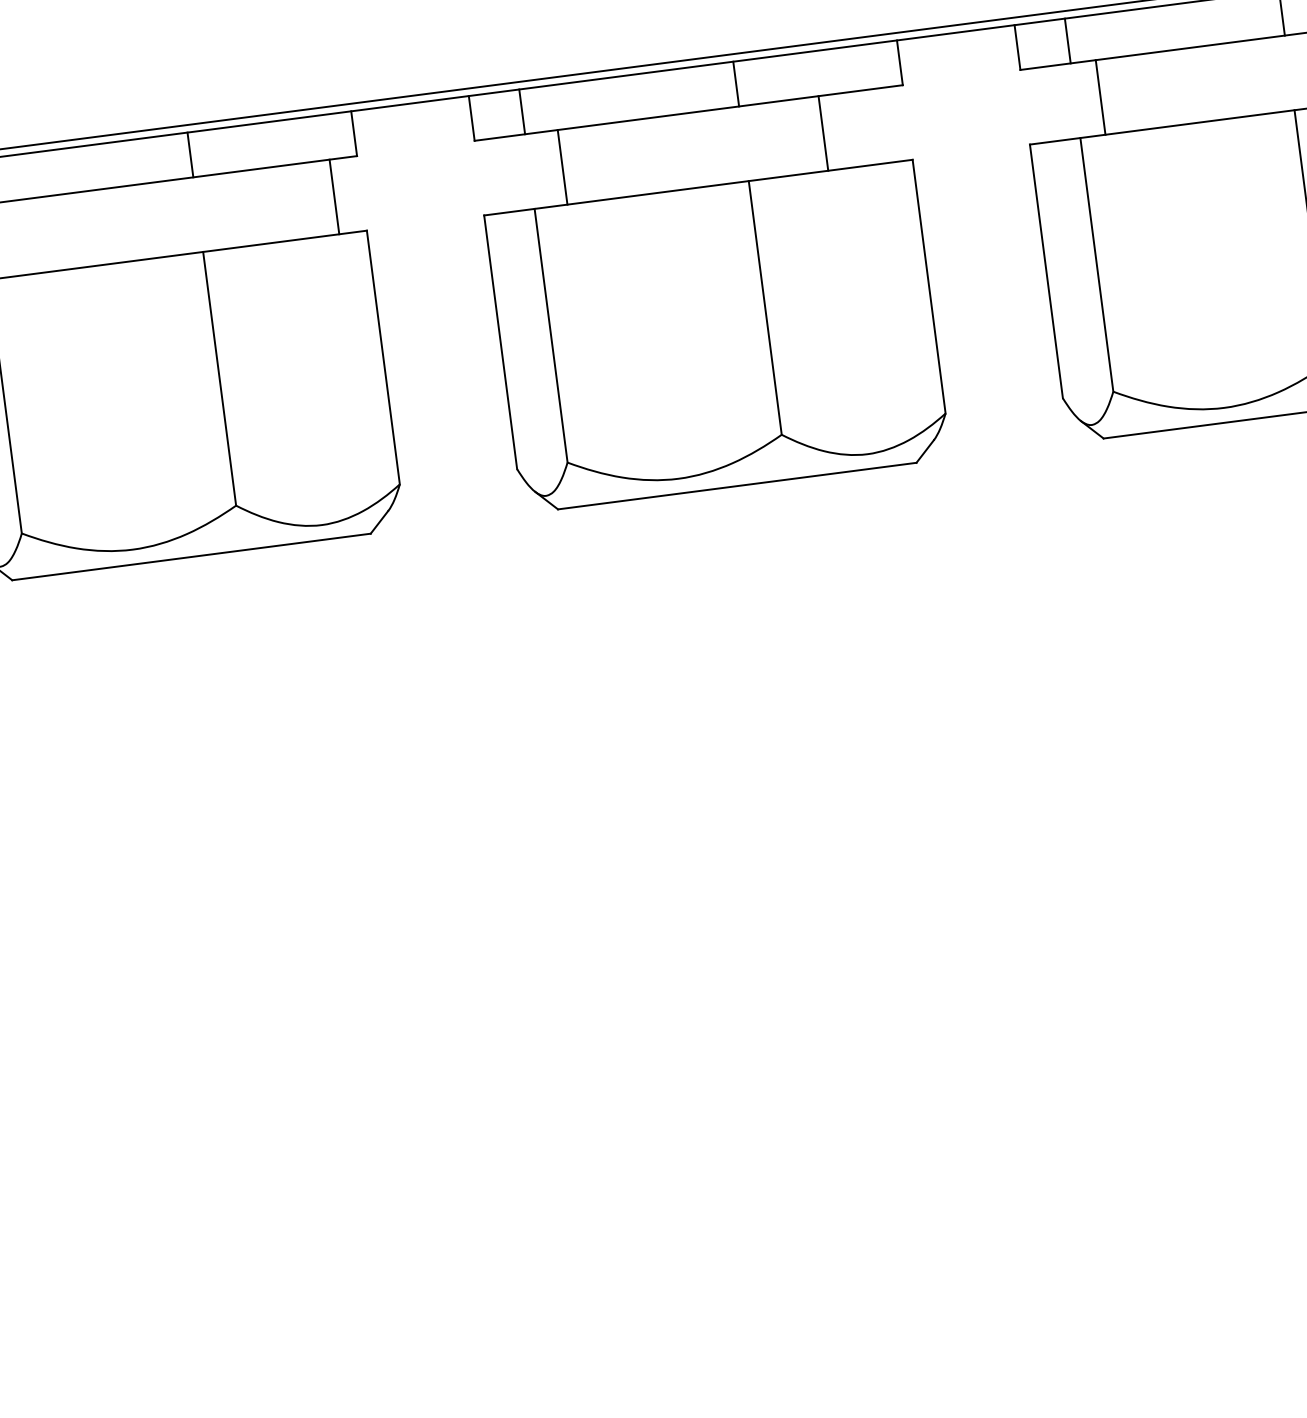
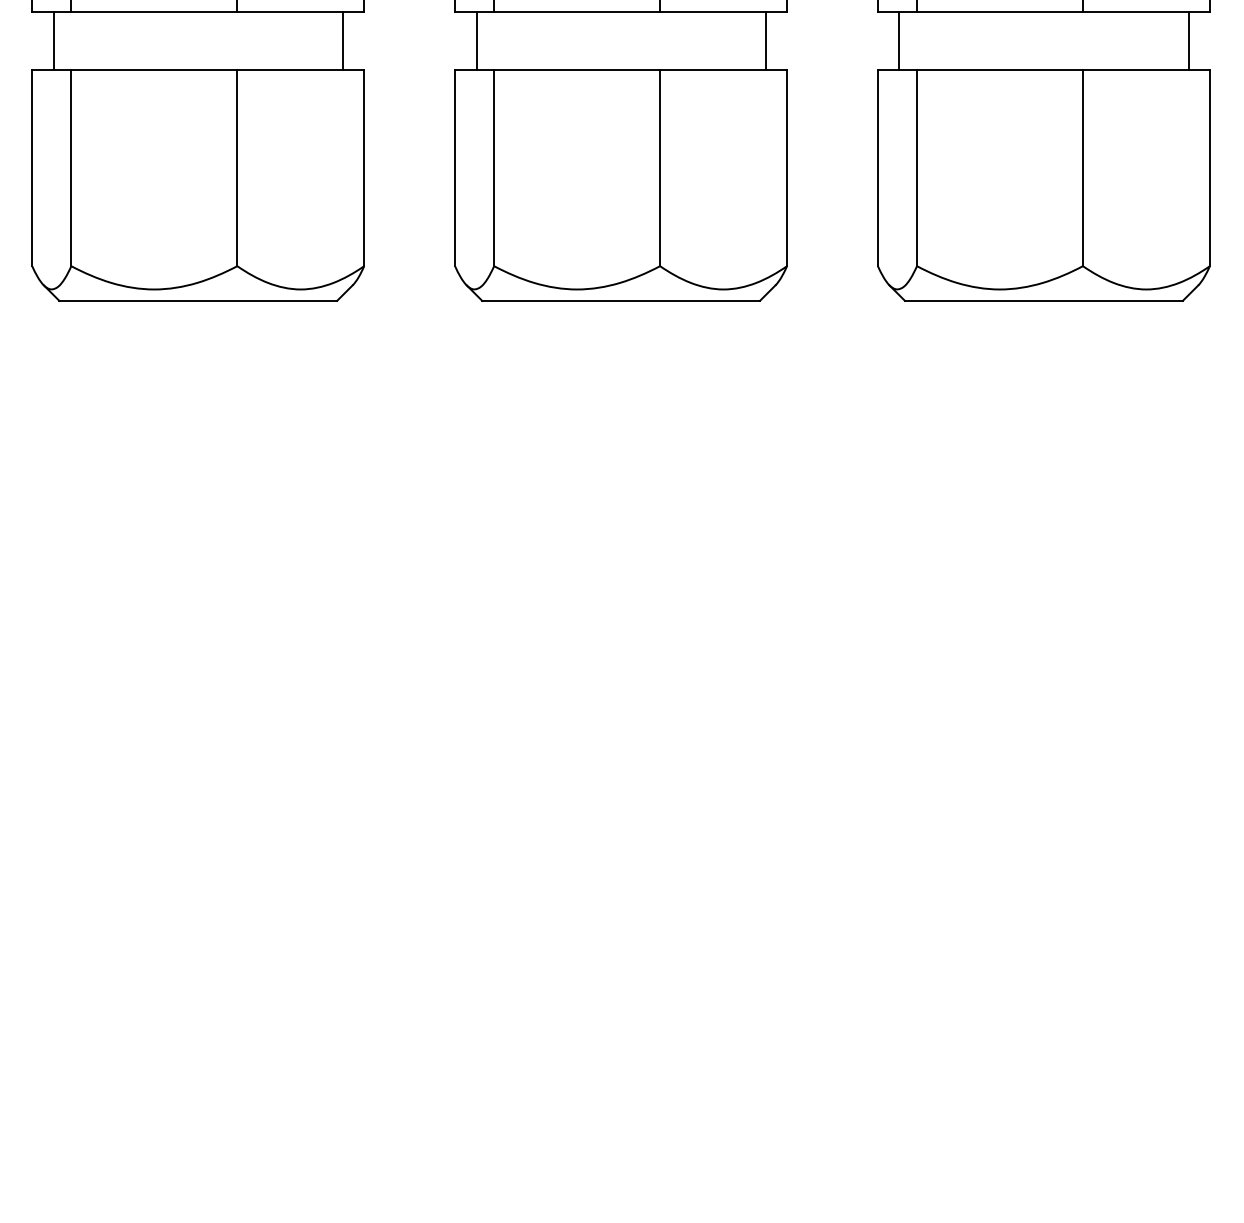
line: (1100, 97) -> (899, 40), moved
line: (823, 133) -> (765, 40), moved
line: (562, 167) -> (476, 40), moved

